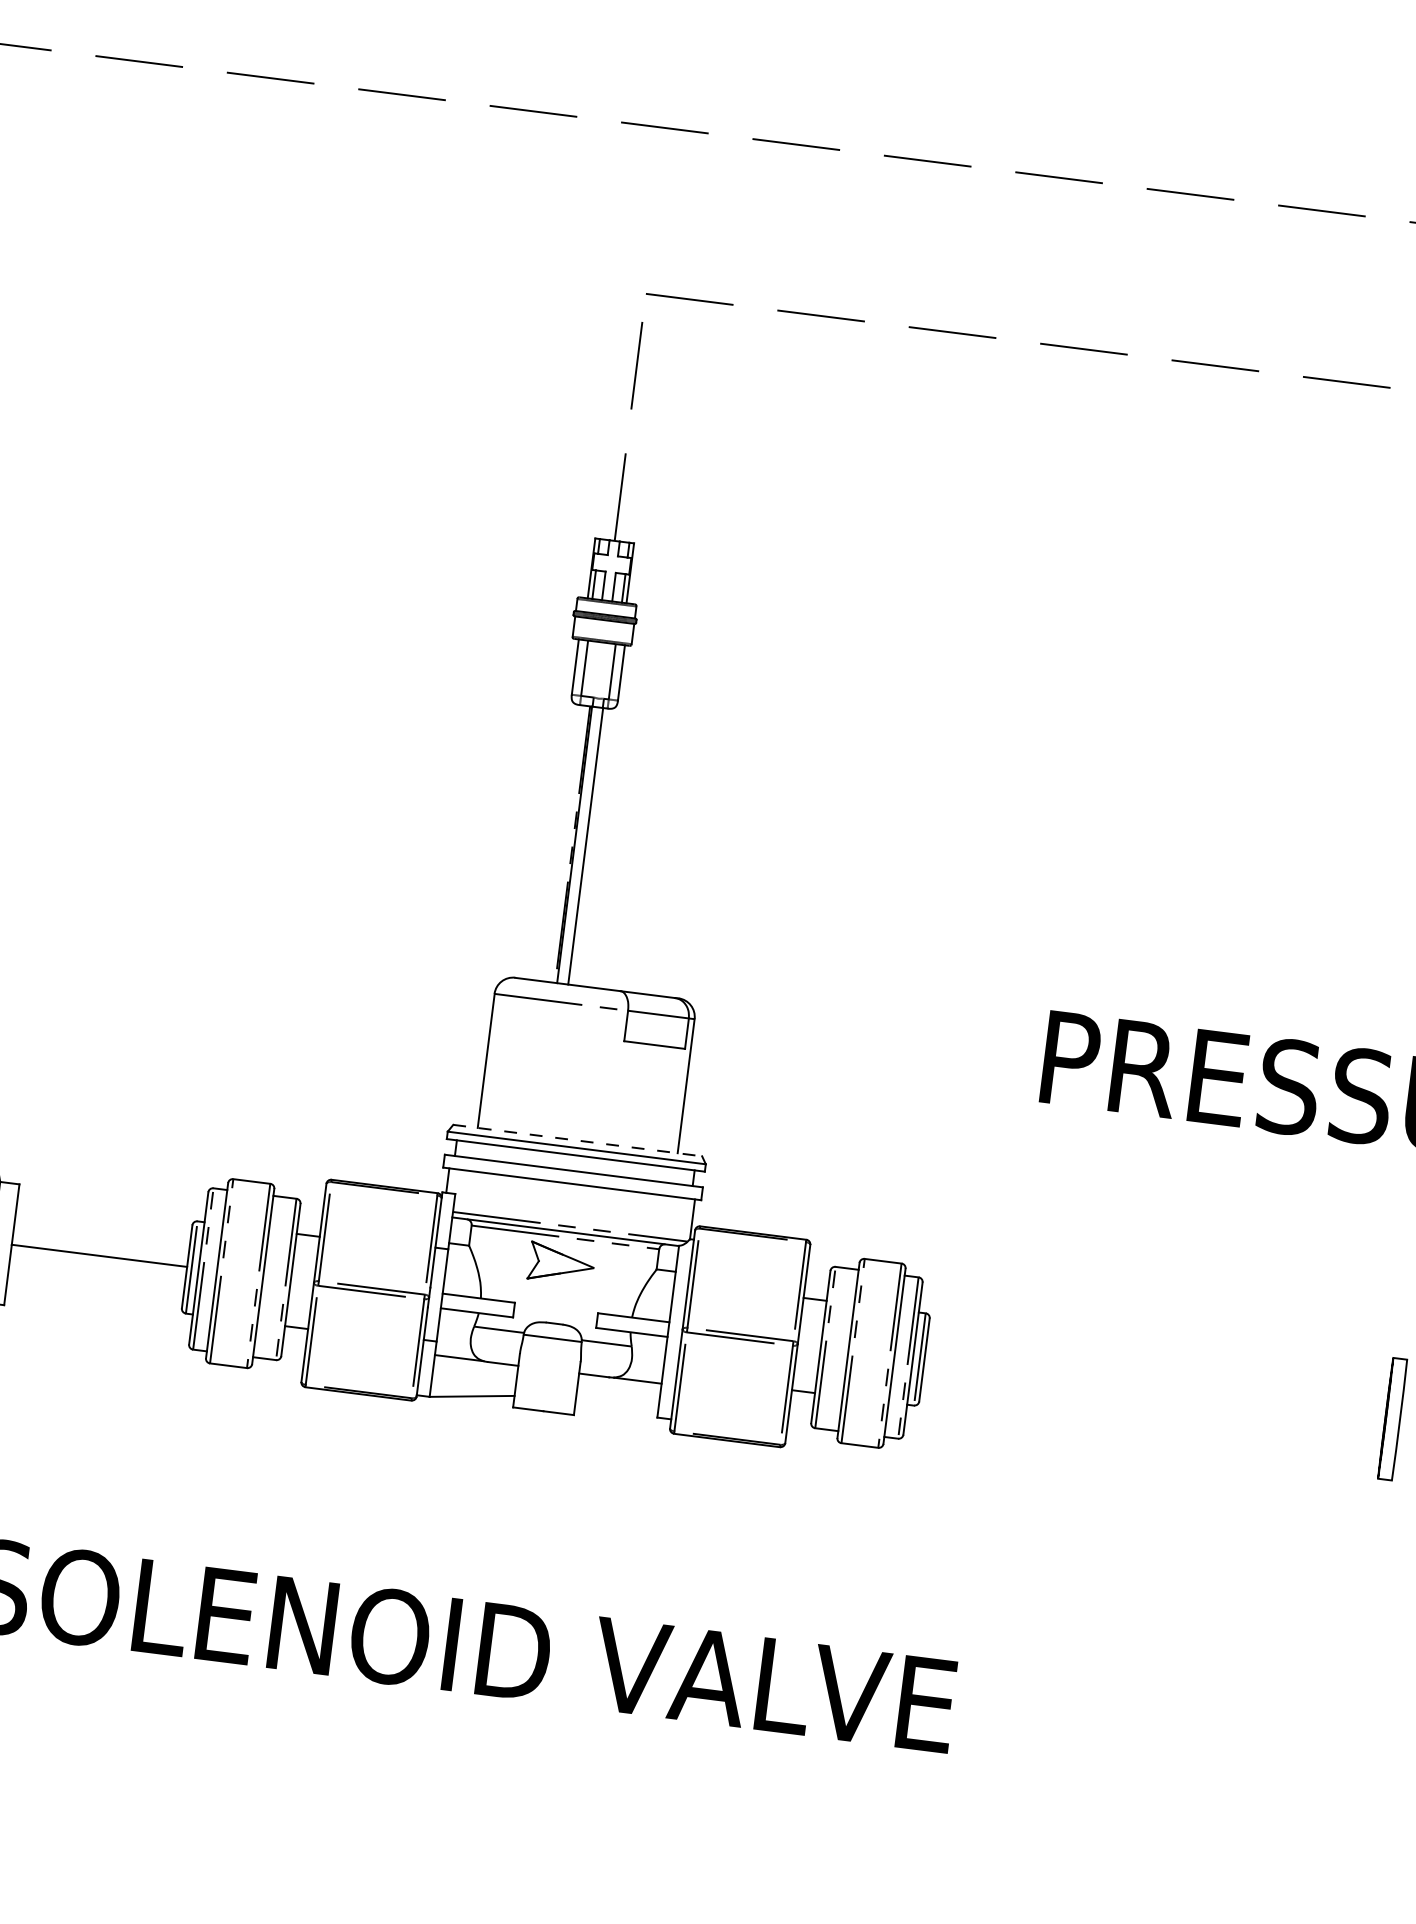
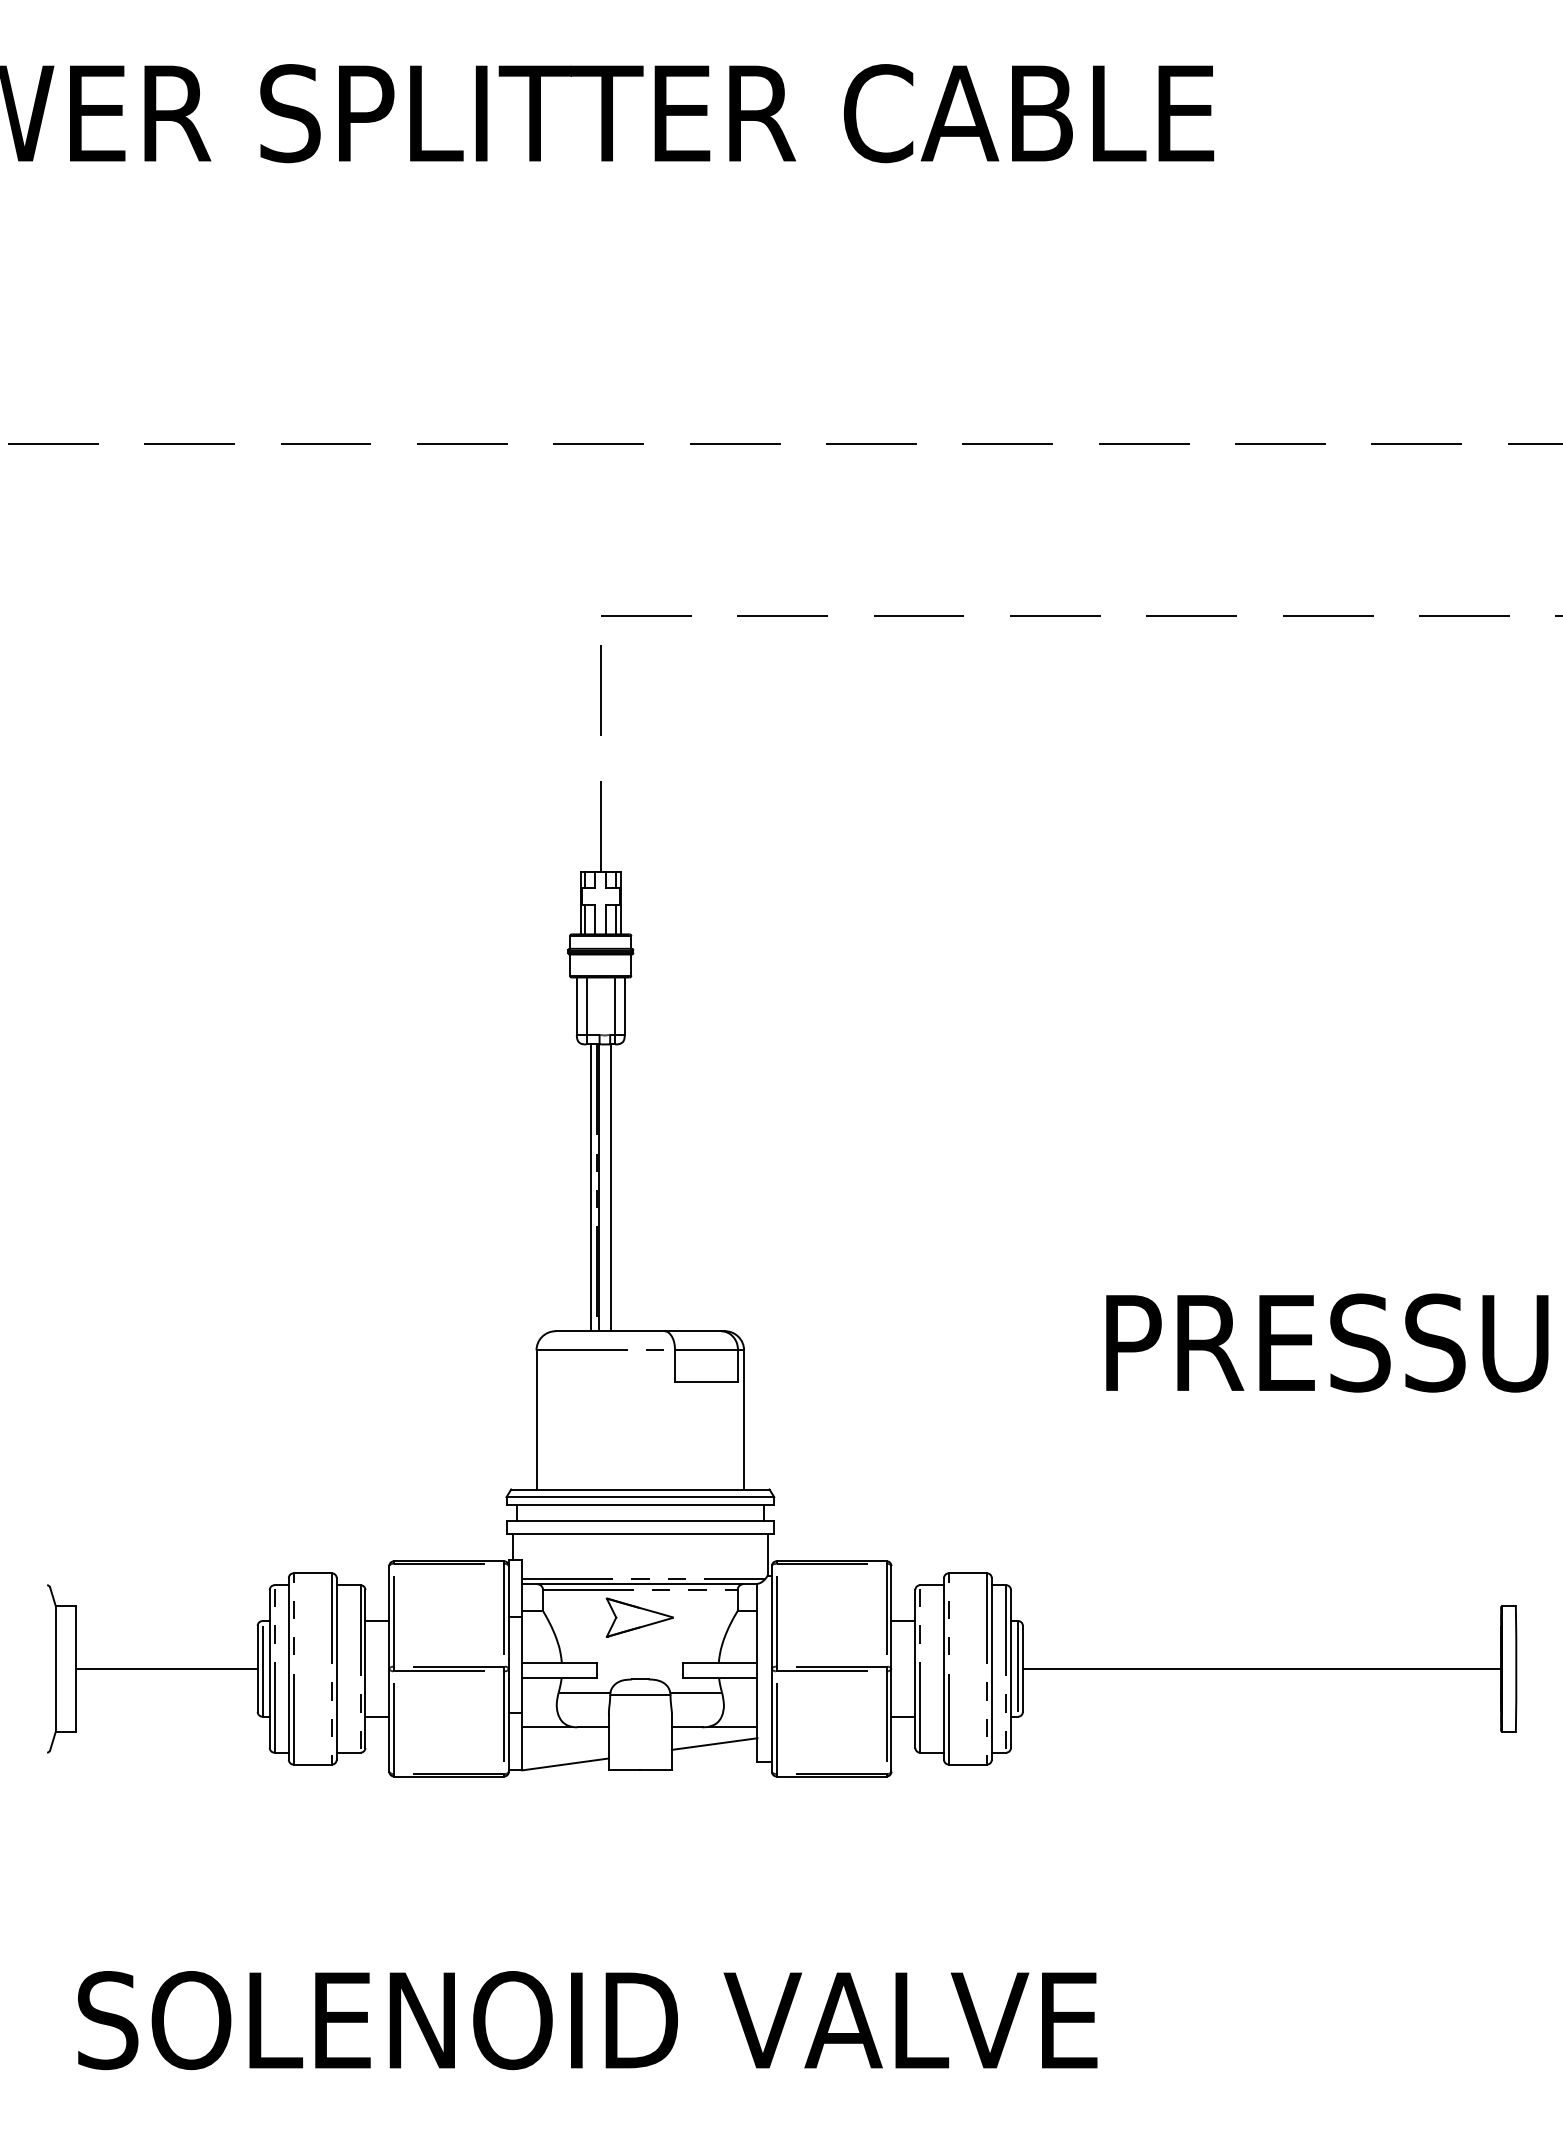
line: (566, 843) -> (590, 1187), added
line: (577, 1140) -> (640, 1489), dashed -> solid
line: (1154, 1388) -> (1261, 1668), added
line: (618, 1394) -> (714, 1743), added

